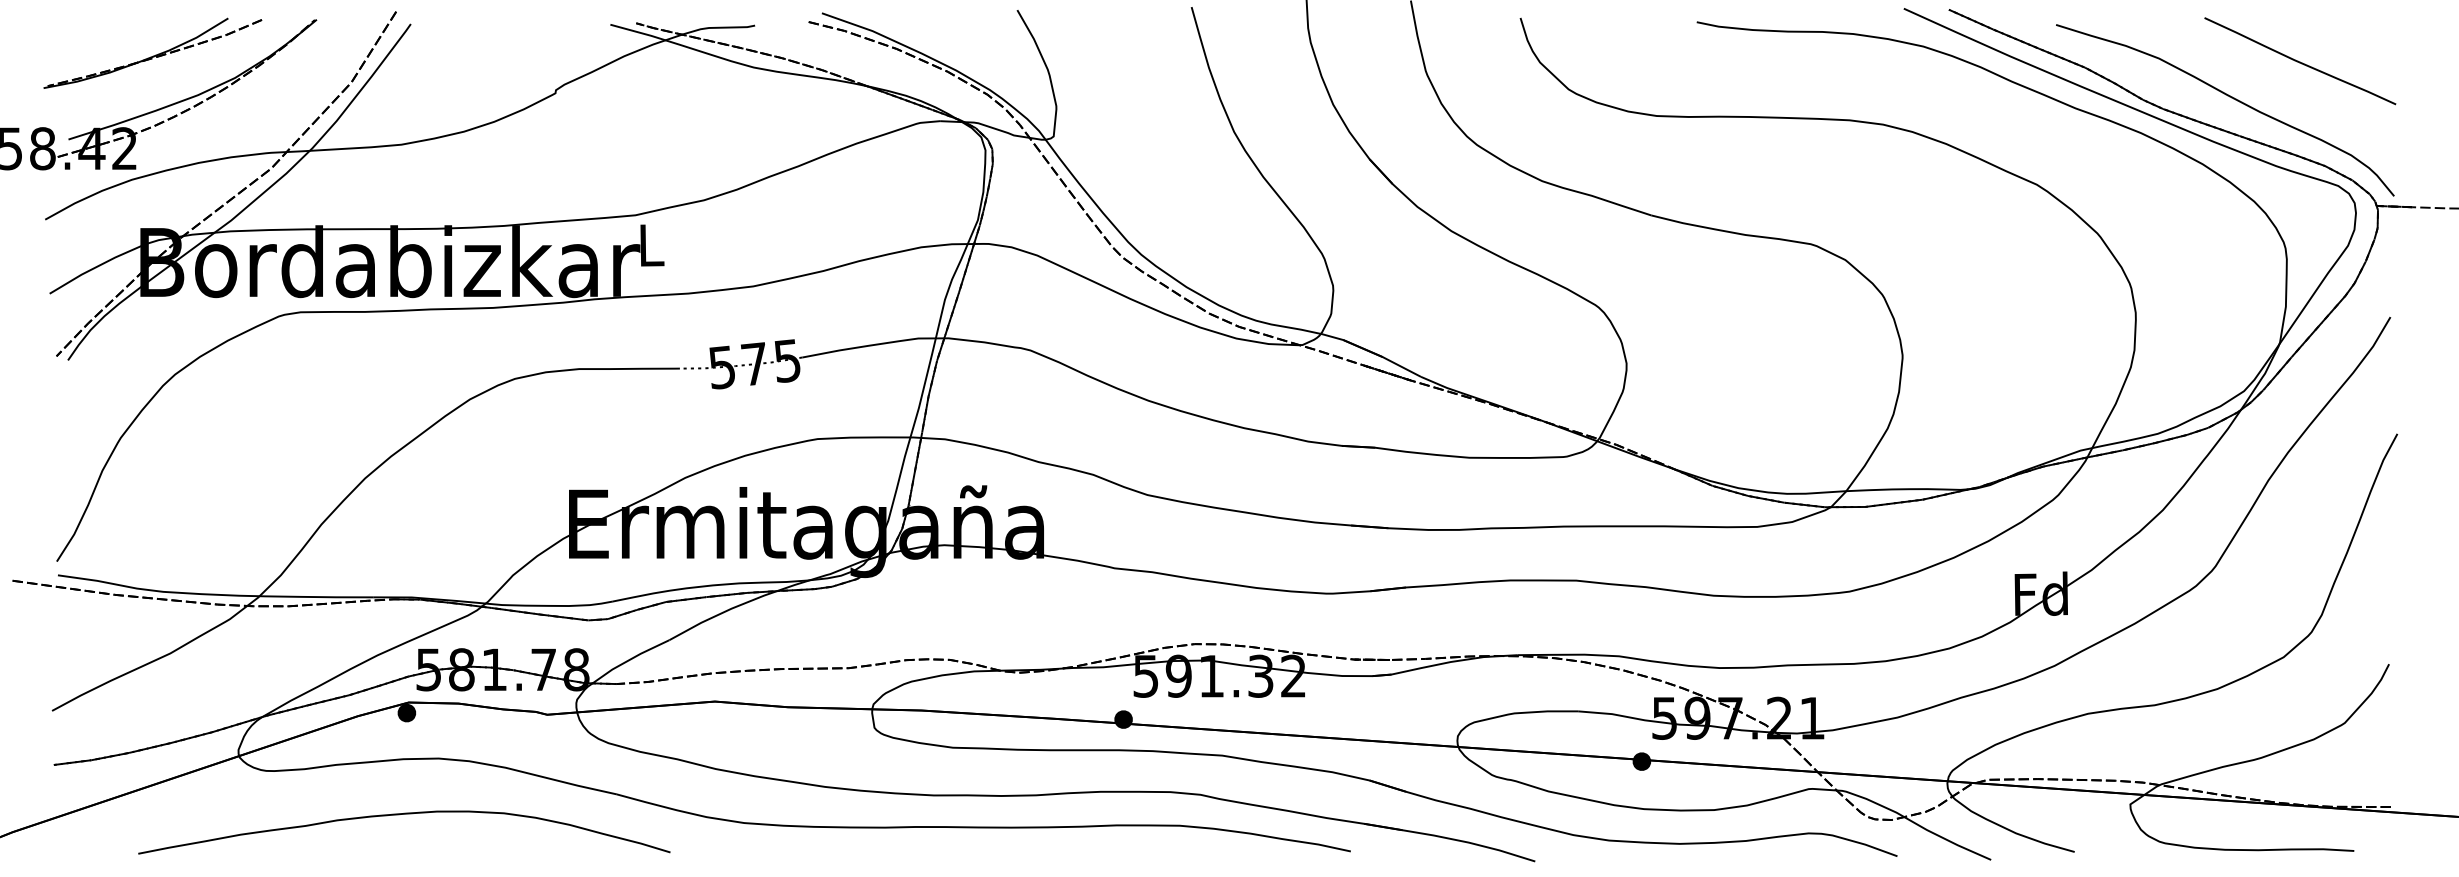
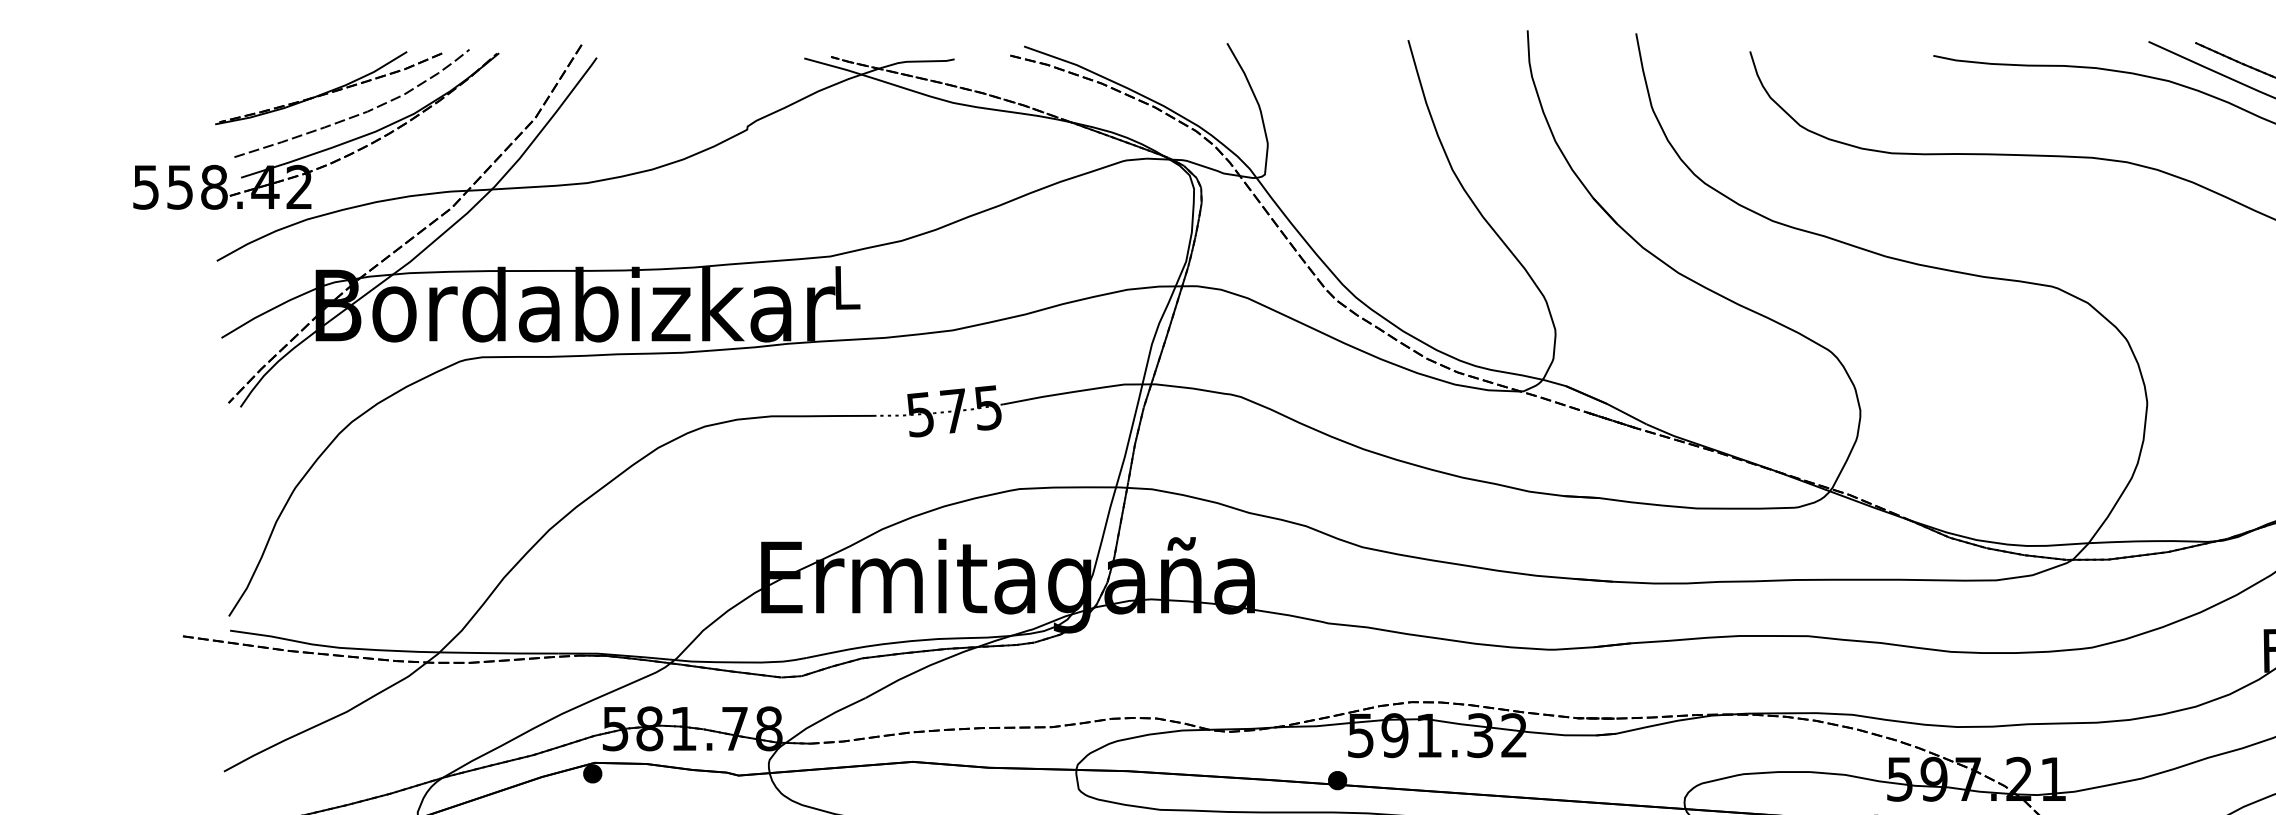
curve: (179, 78) -> (356, 114), added

